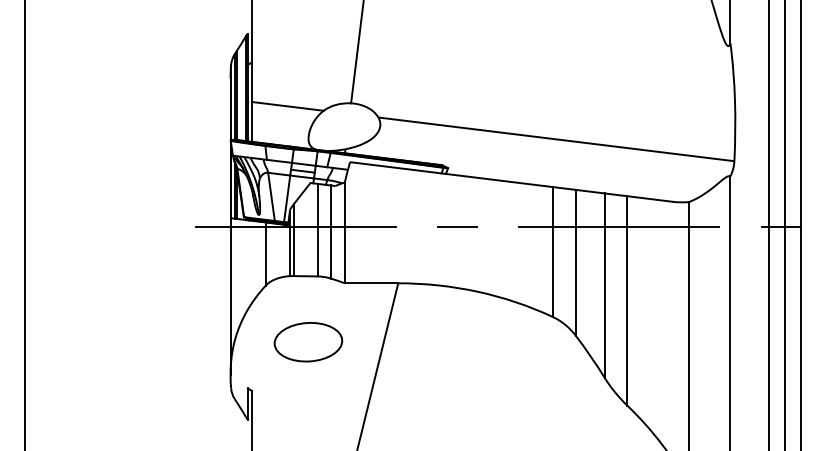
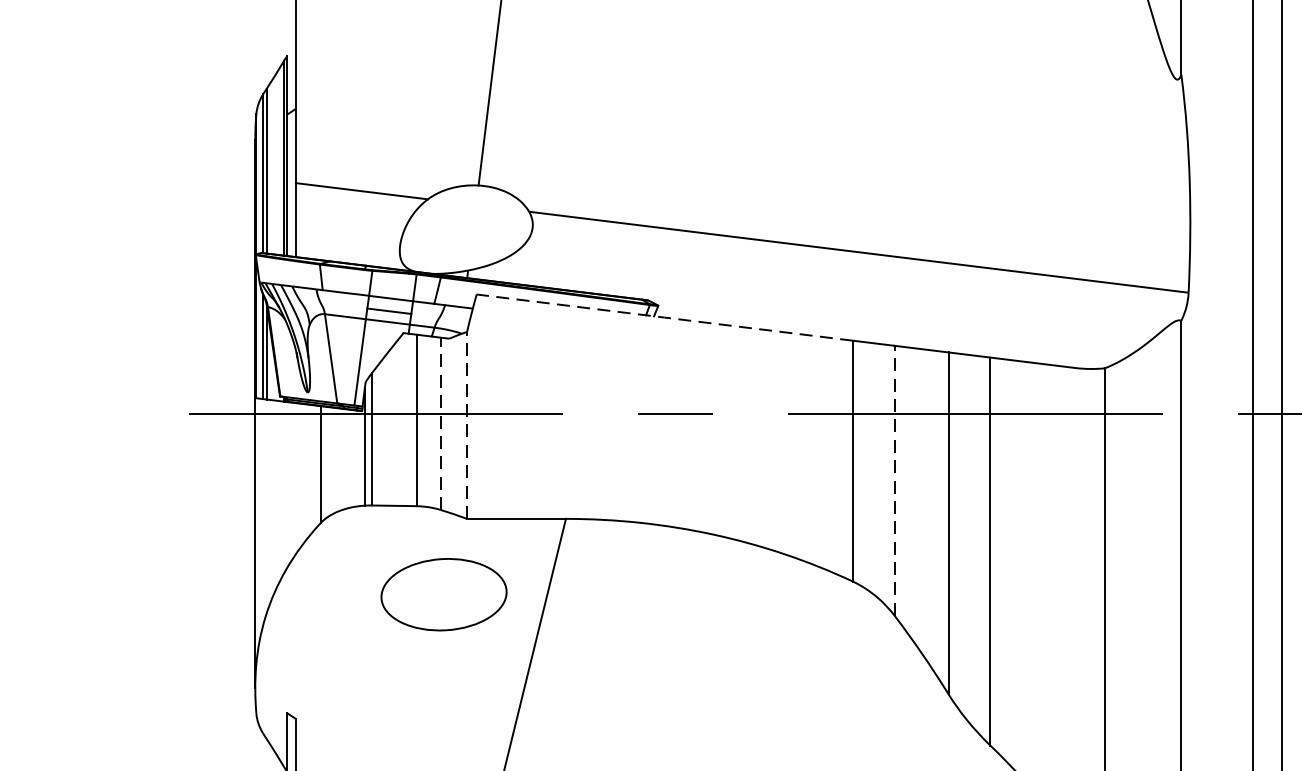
line: (451, 174) -> (664, 317), solid -> dashed
line: (330, 232) -> (440, 424), solid -> dashed
line: (344, 232) -> (466, 424), solid -> dashed
line: (575, 262) -> (894, 480), solid -> dashed
part: (308, 342) -> (444, 595), moved

